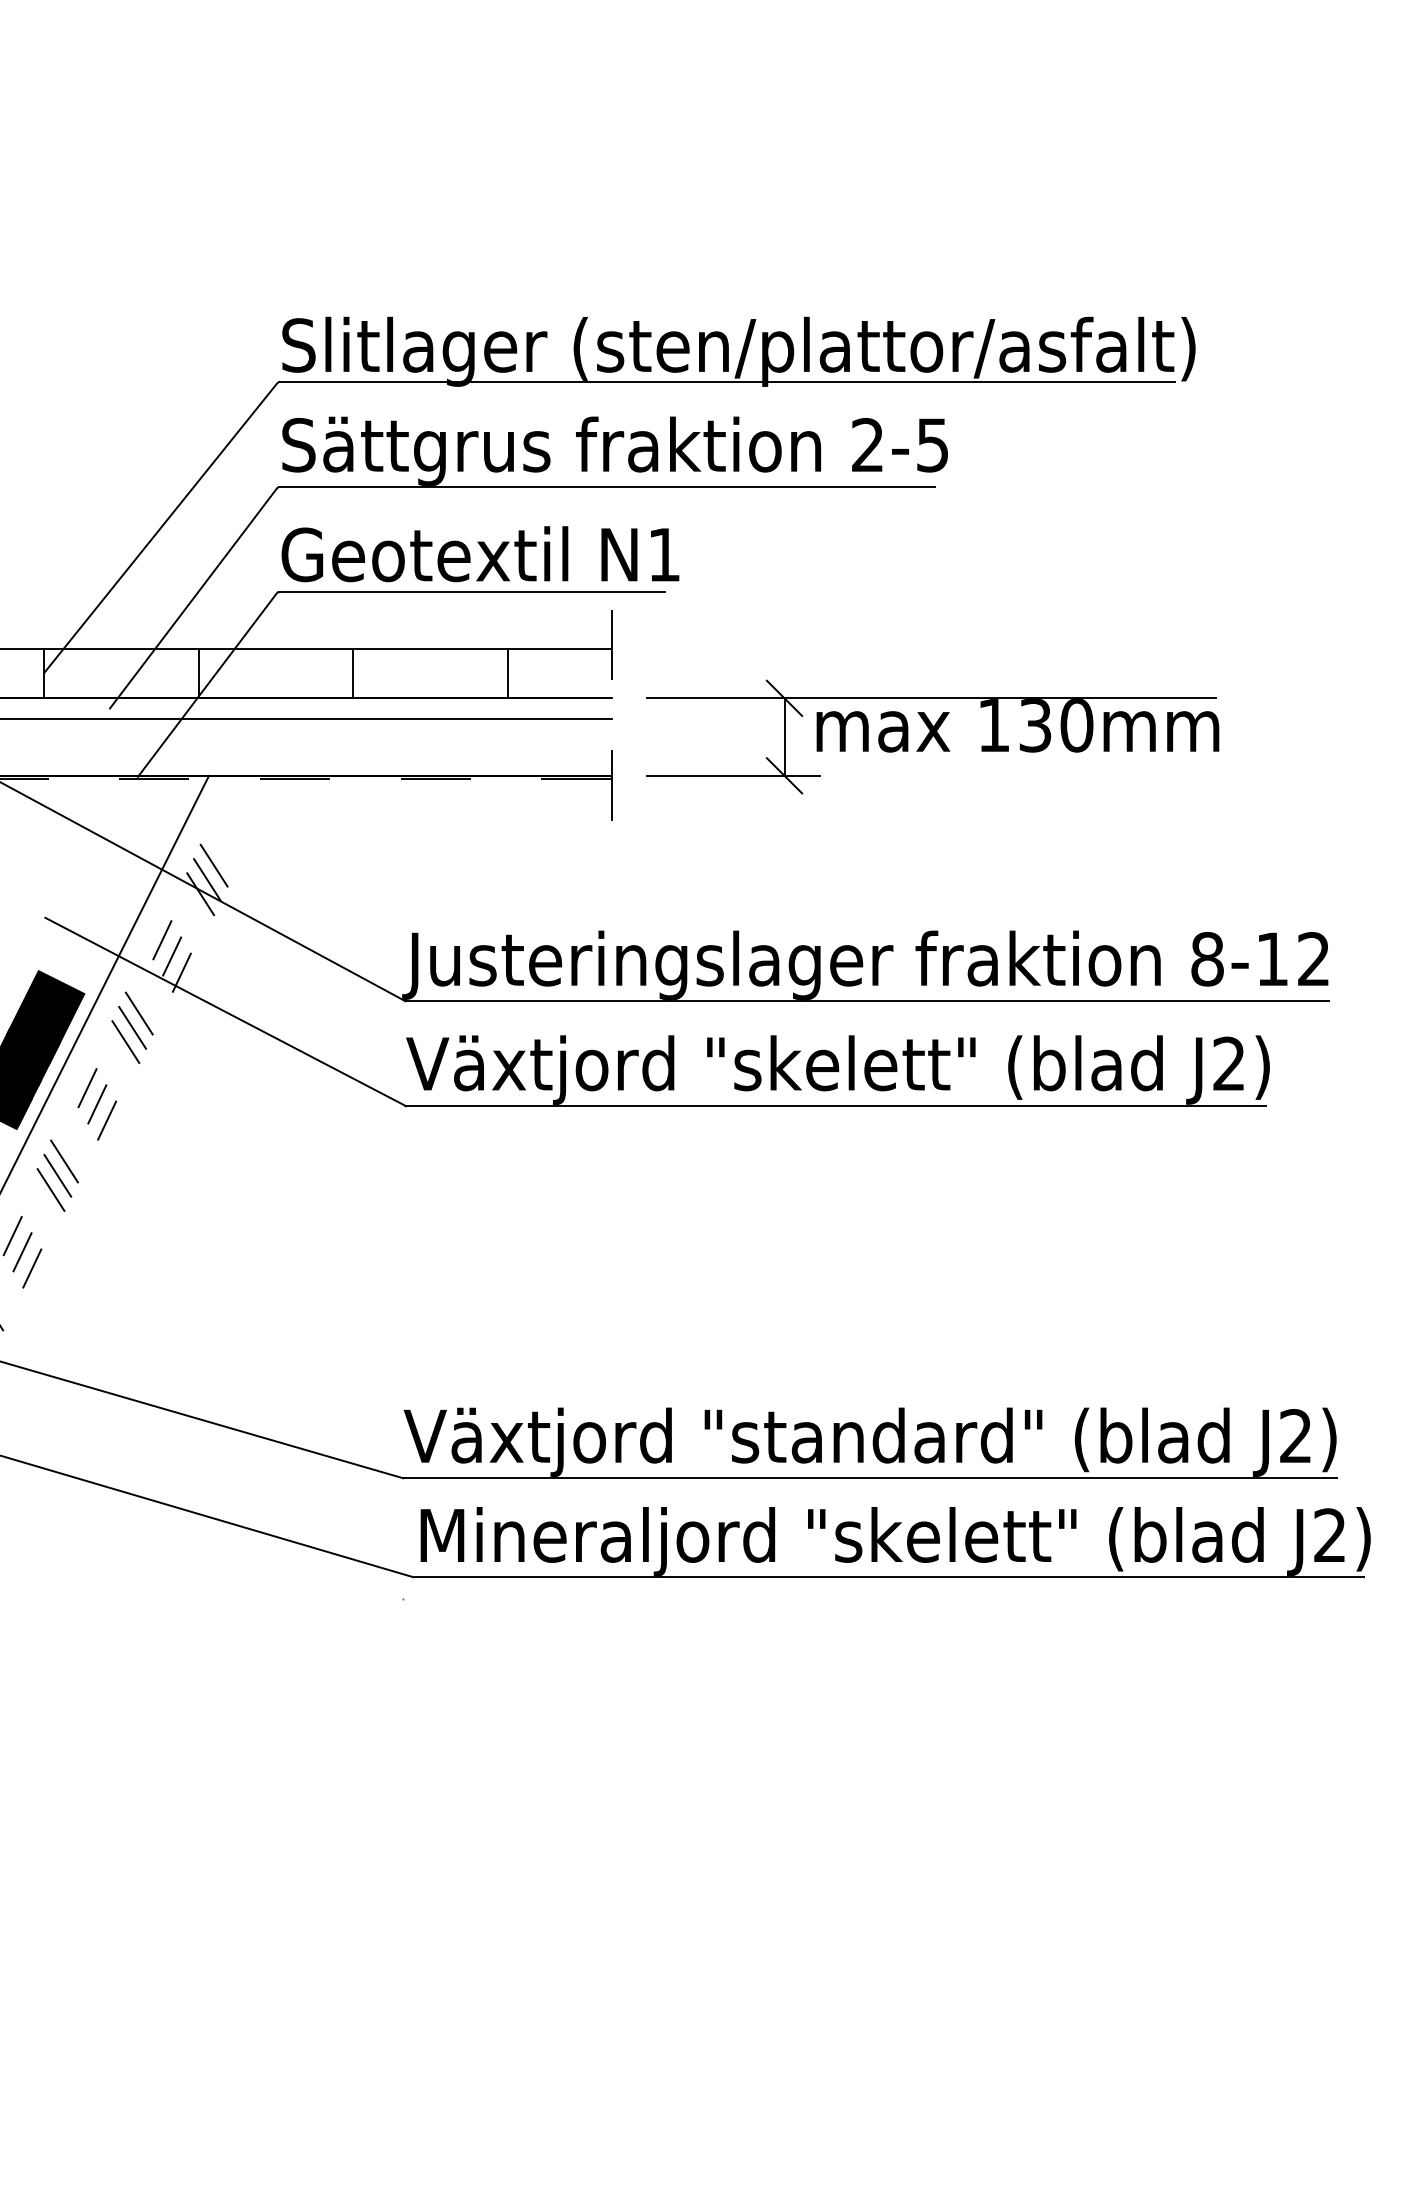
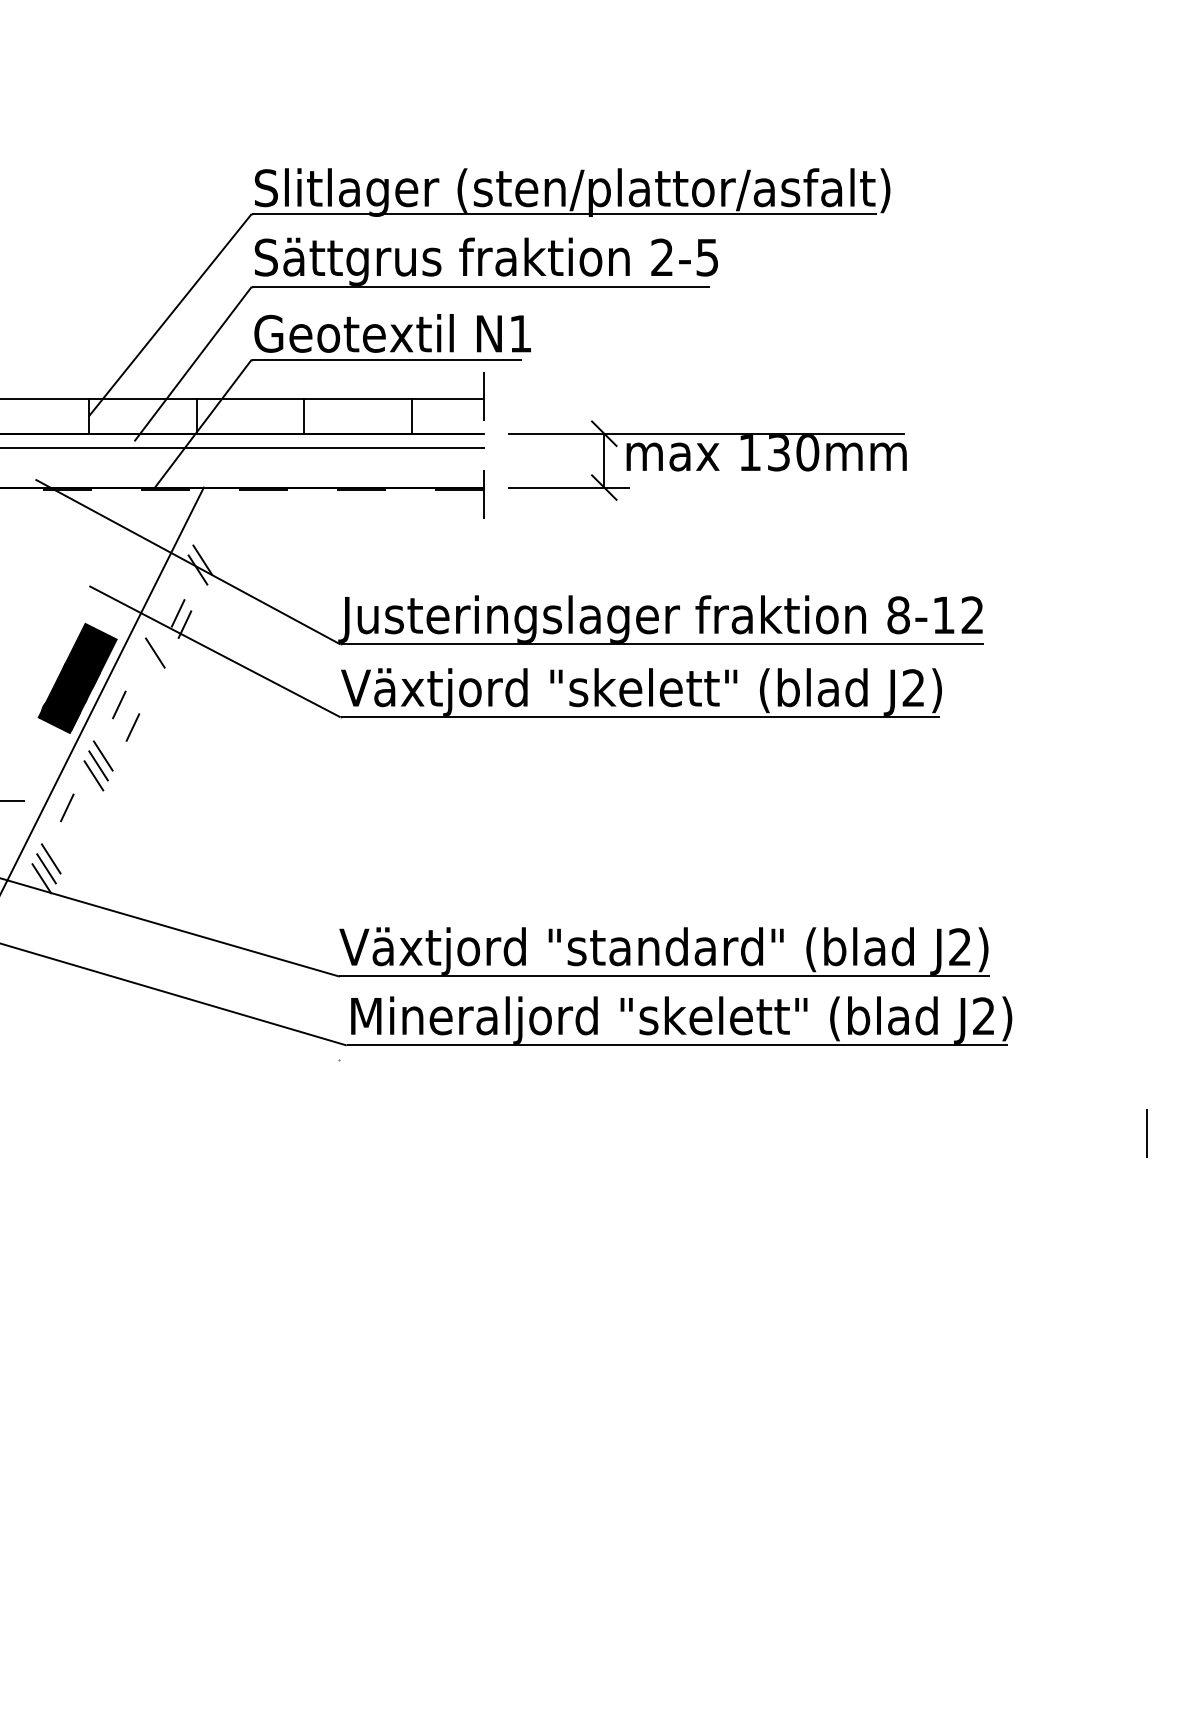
line: (214, 864) -> (207, 549), removed
line: (162, 939) -> (171, 601), removed
line: (132, 1027) -> (150, 662), removed
line: (125, 1041) -> (145, 672), removed
line: (96, 1104) -> (125, 716), removed
line: (21, 1251) -> (73, 818), removed
line: (31, 1268) -> (80, 830), removed

